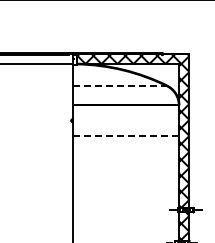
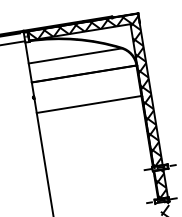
line: (120, 86) -> (75, 56), dashed -> solid
line: (126, 136) -> (89, 104), dashed -> solid

